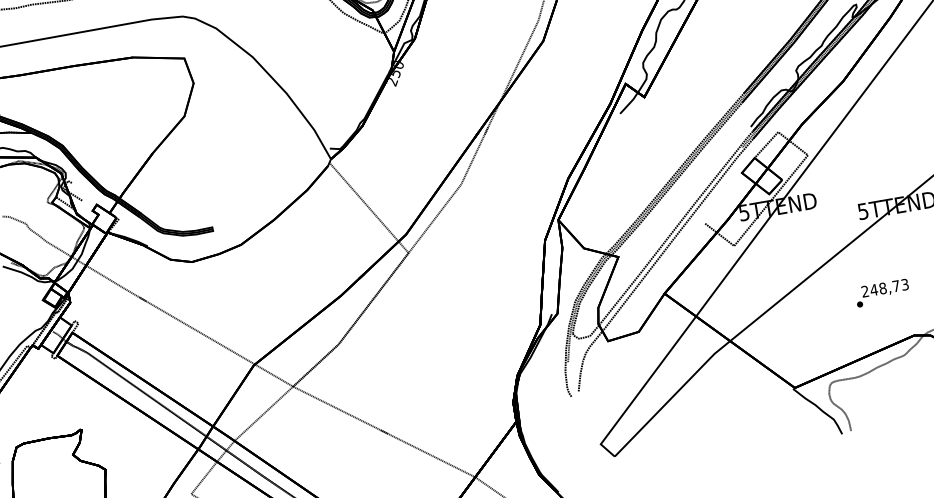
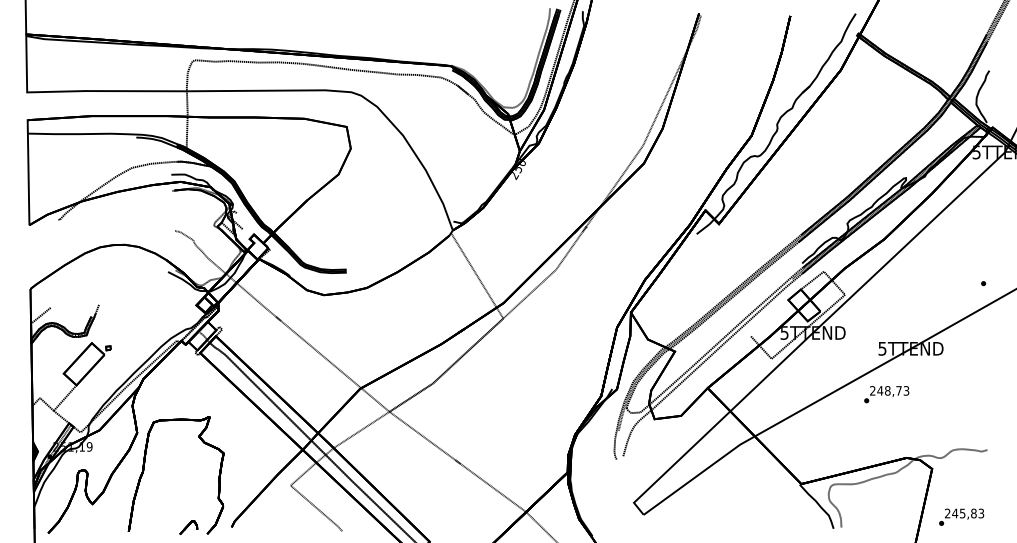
text: (882, 293) -> (886, 394), moved

